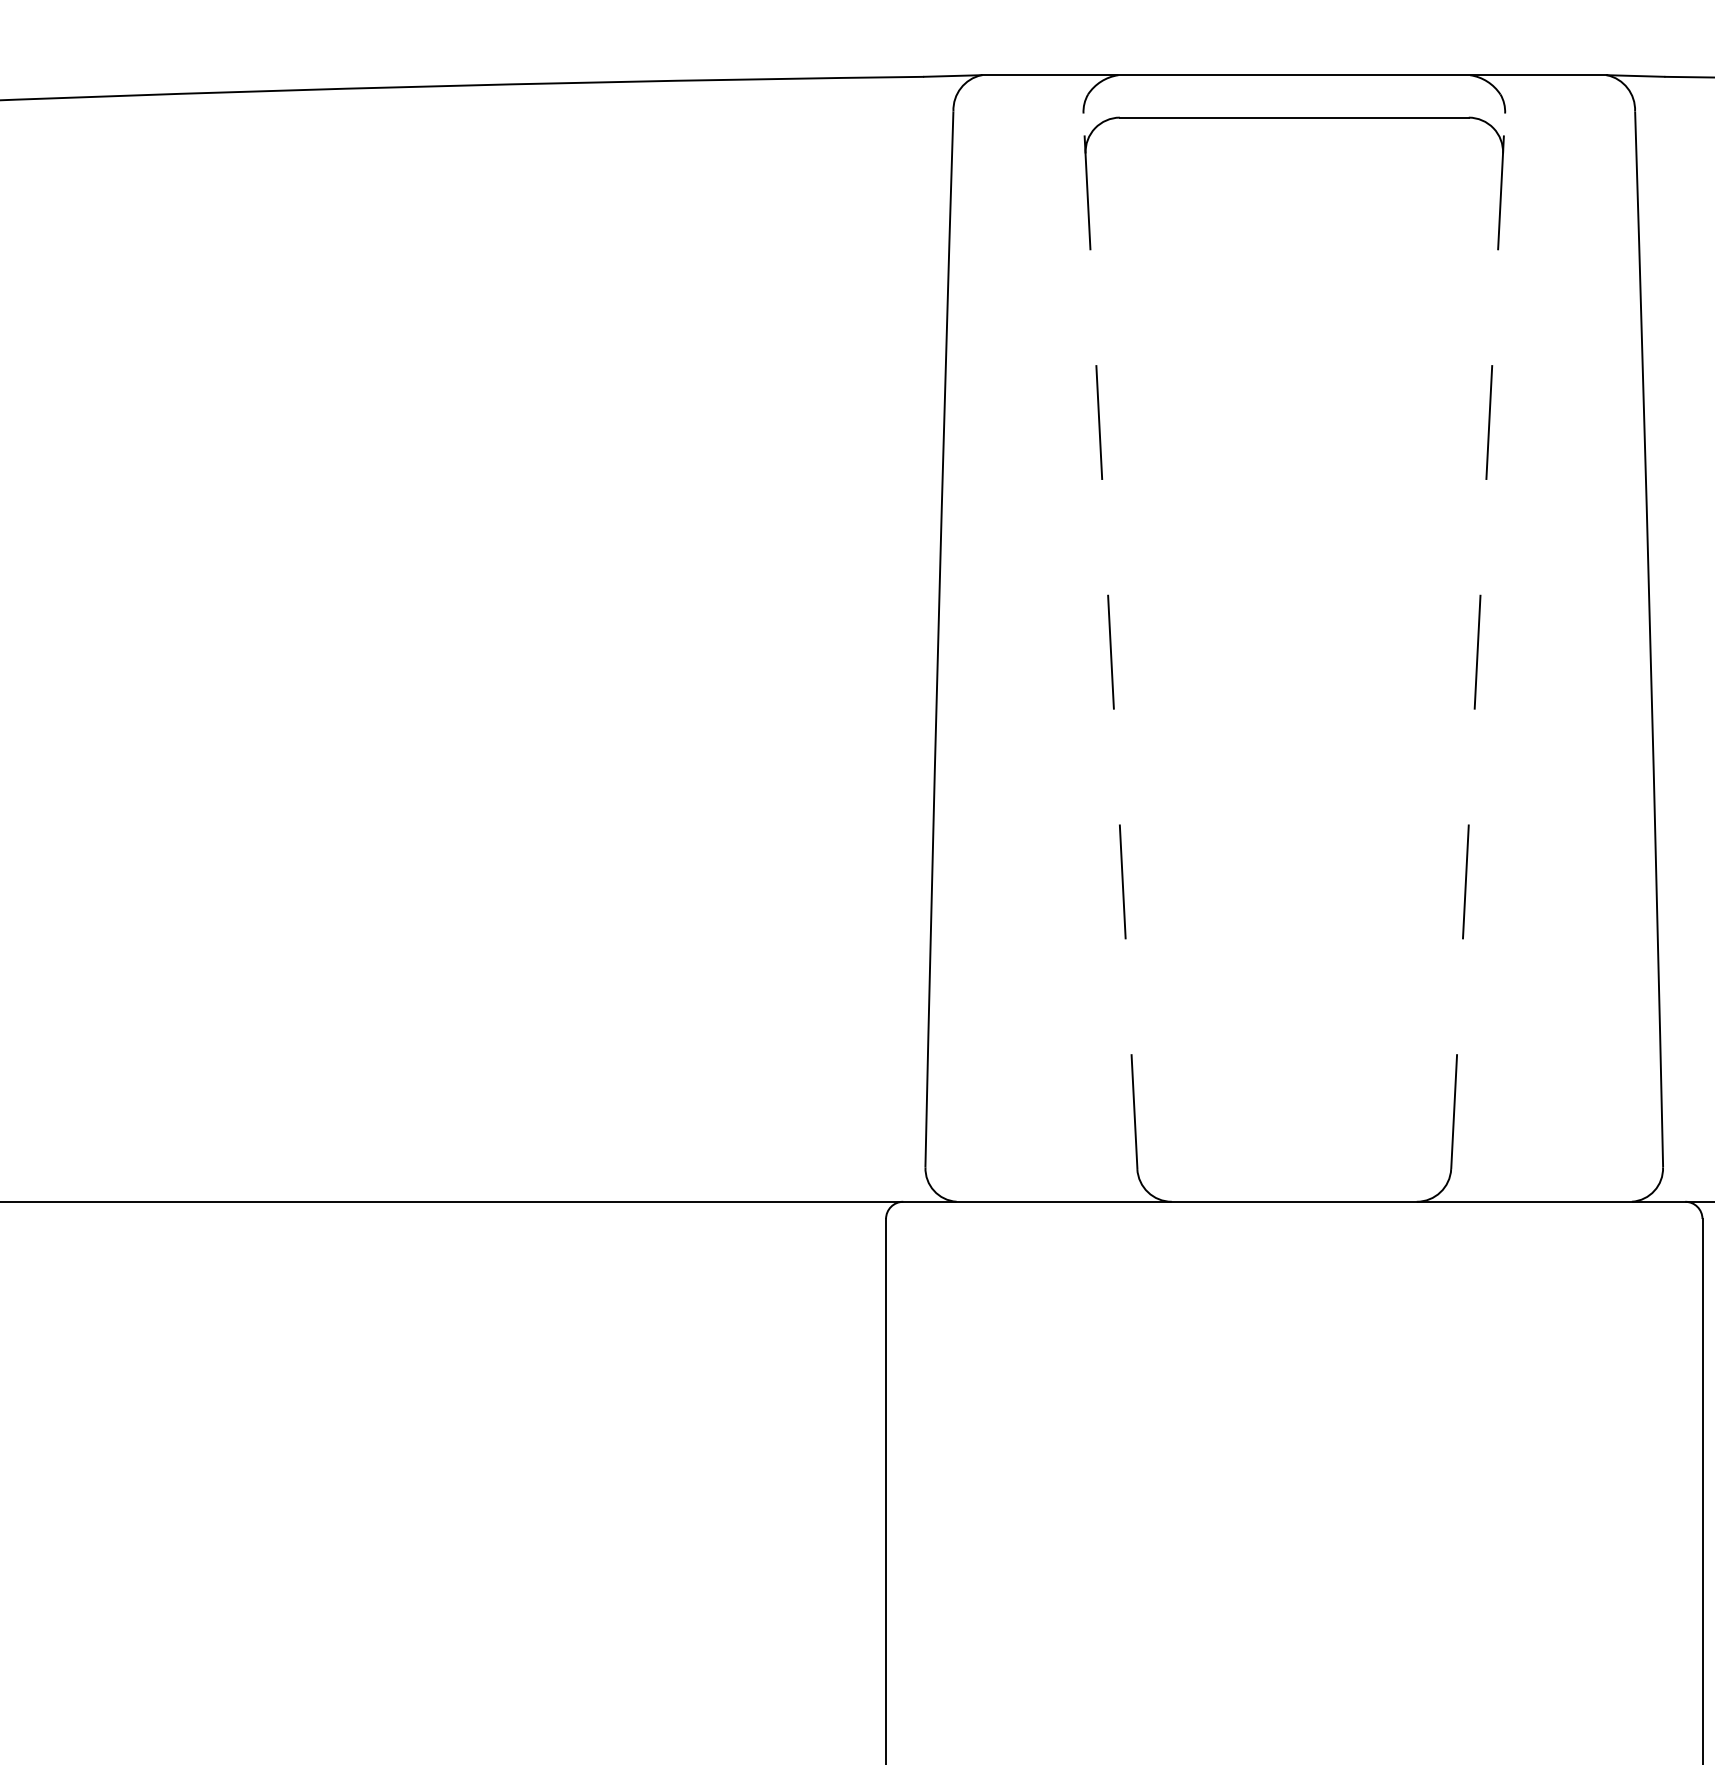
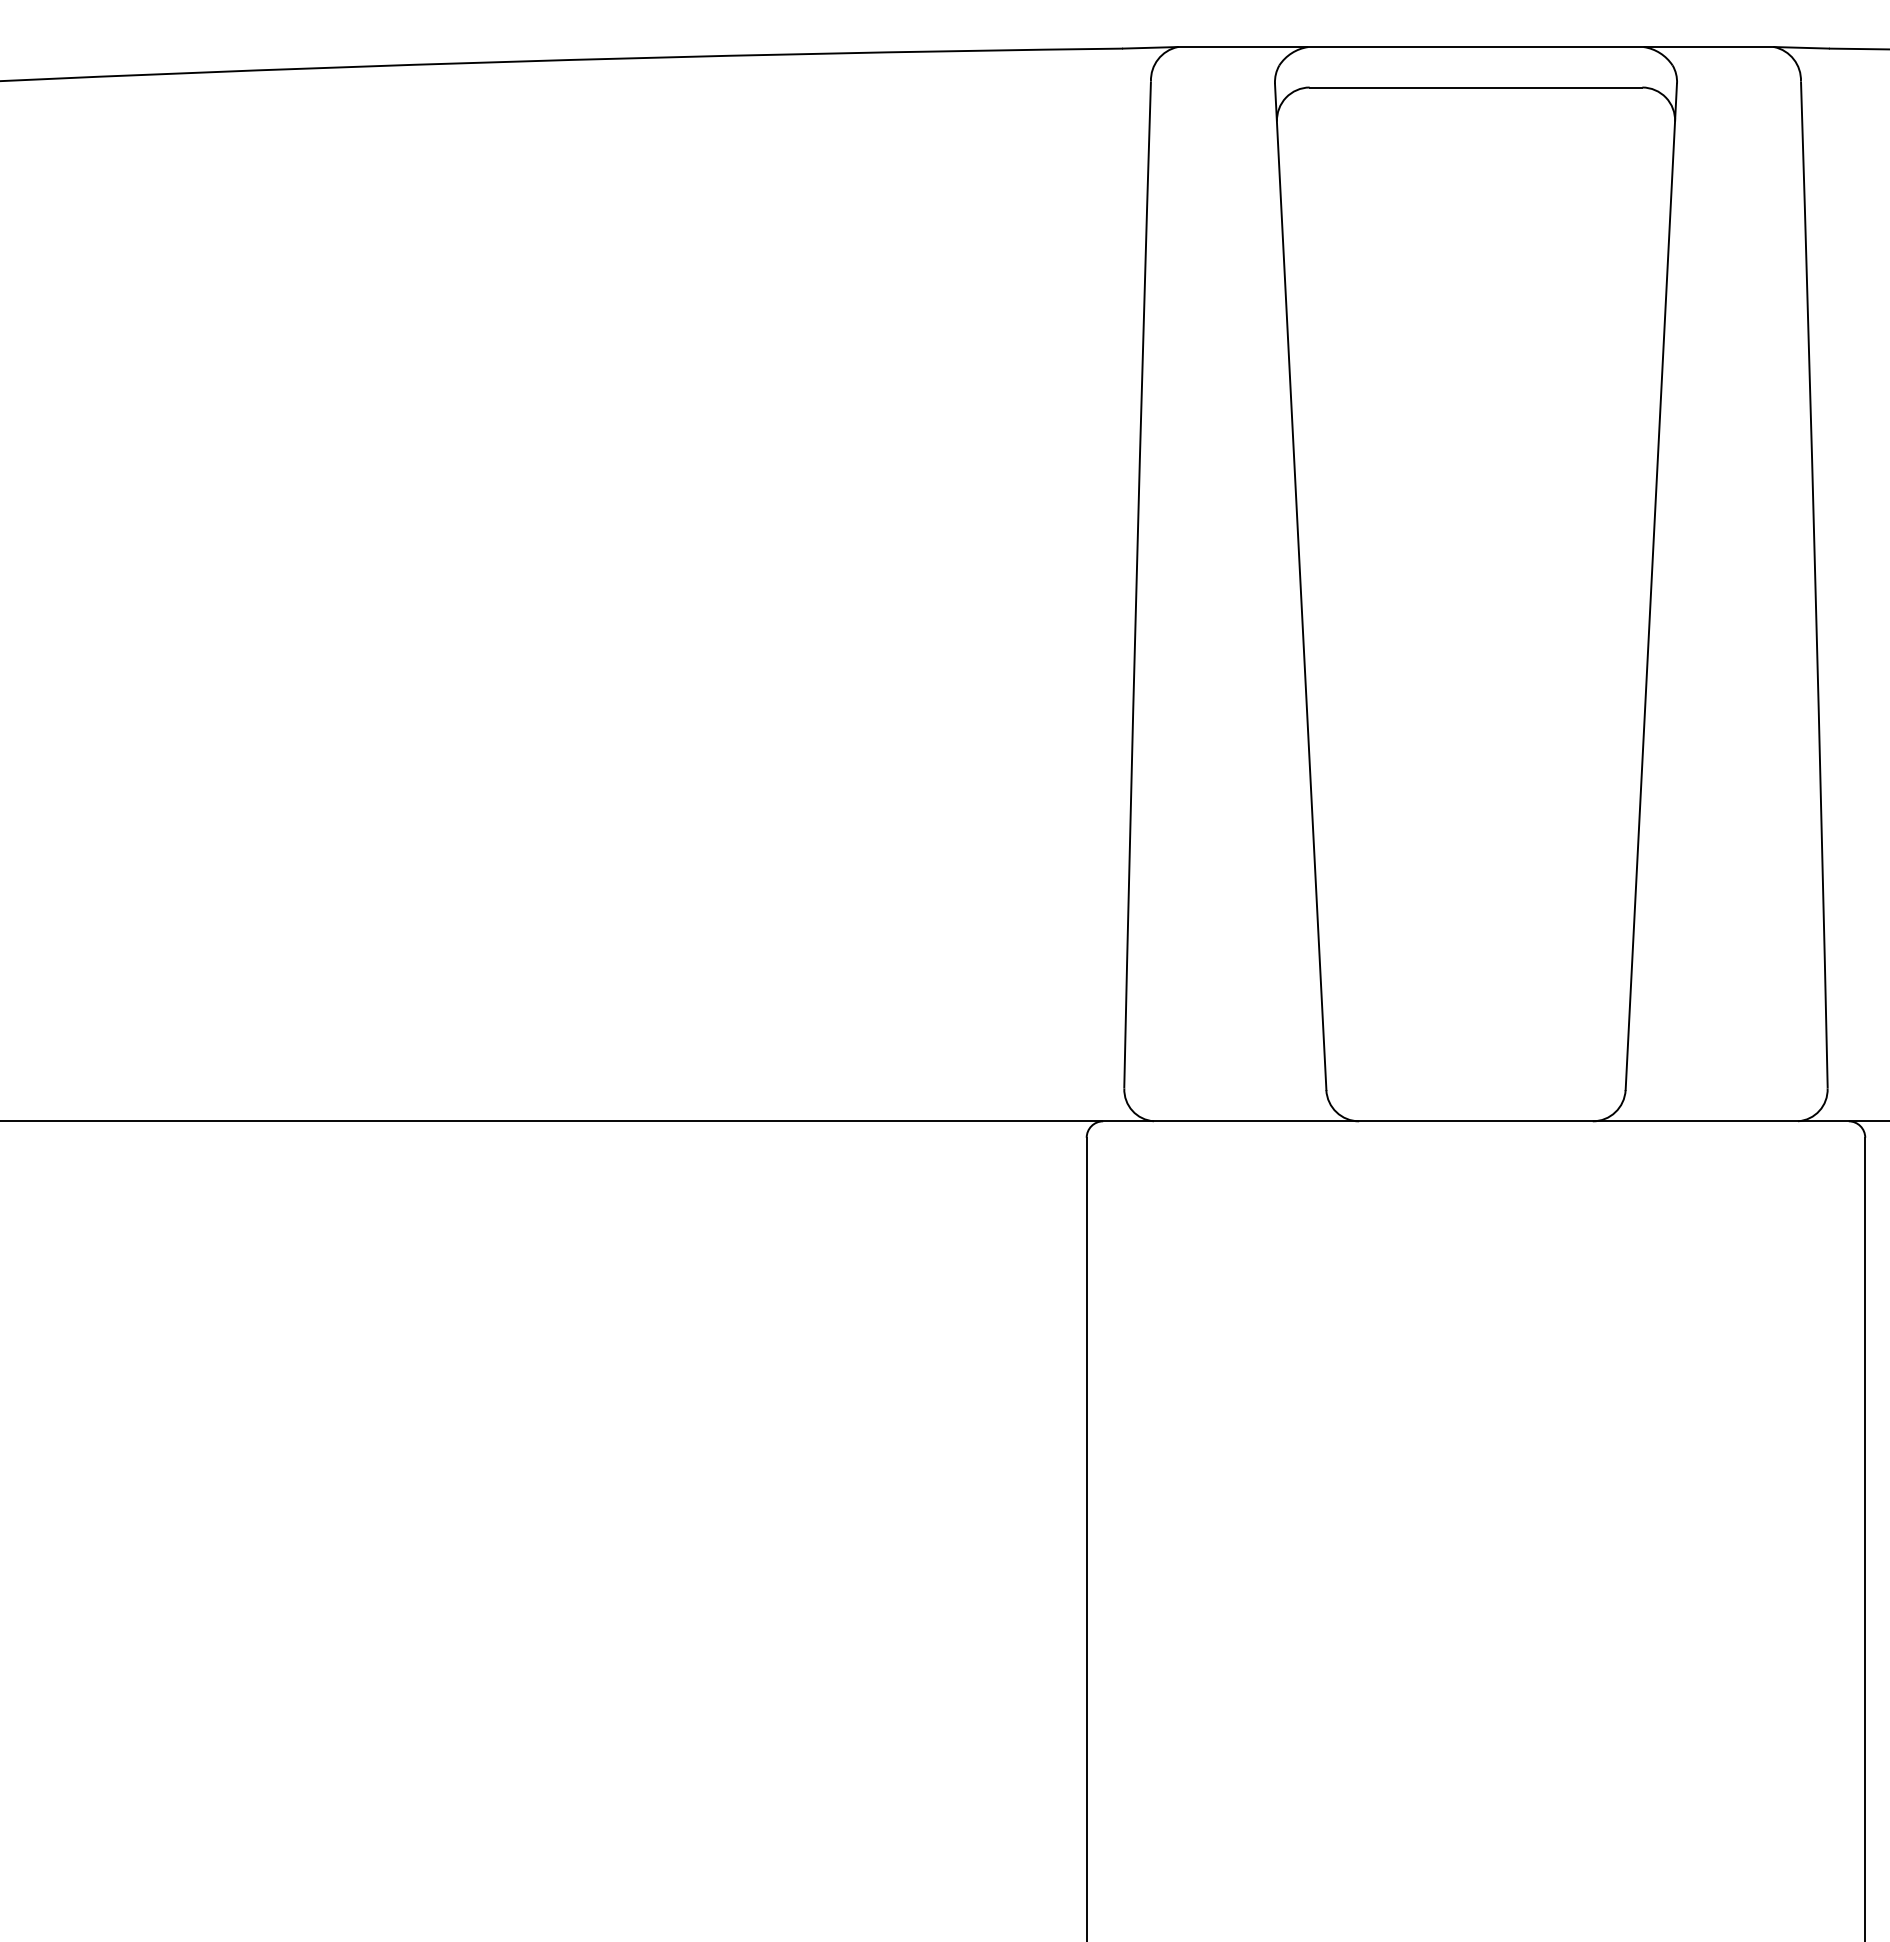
line: (1110, 640) -> (1300, 586), dashed -> solid
line: (1478, 640) -> (1651, 586), dashed -> solid

